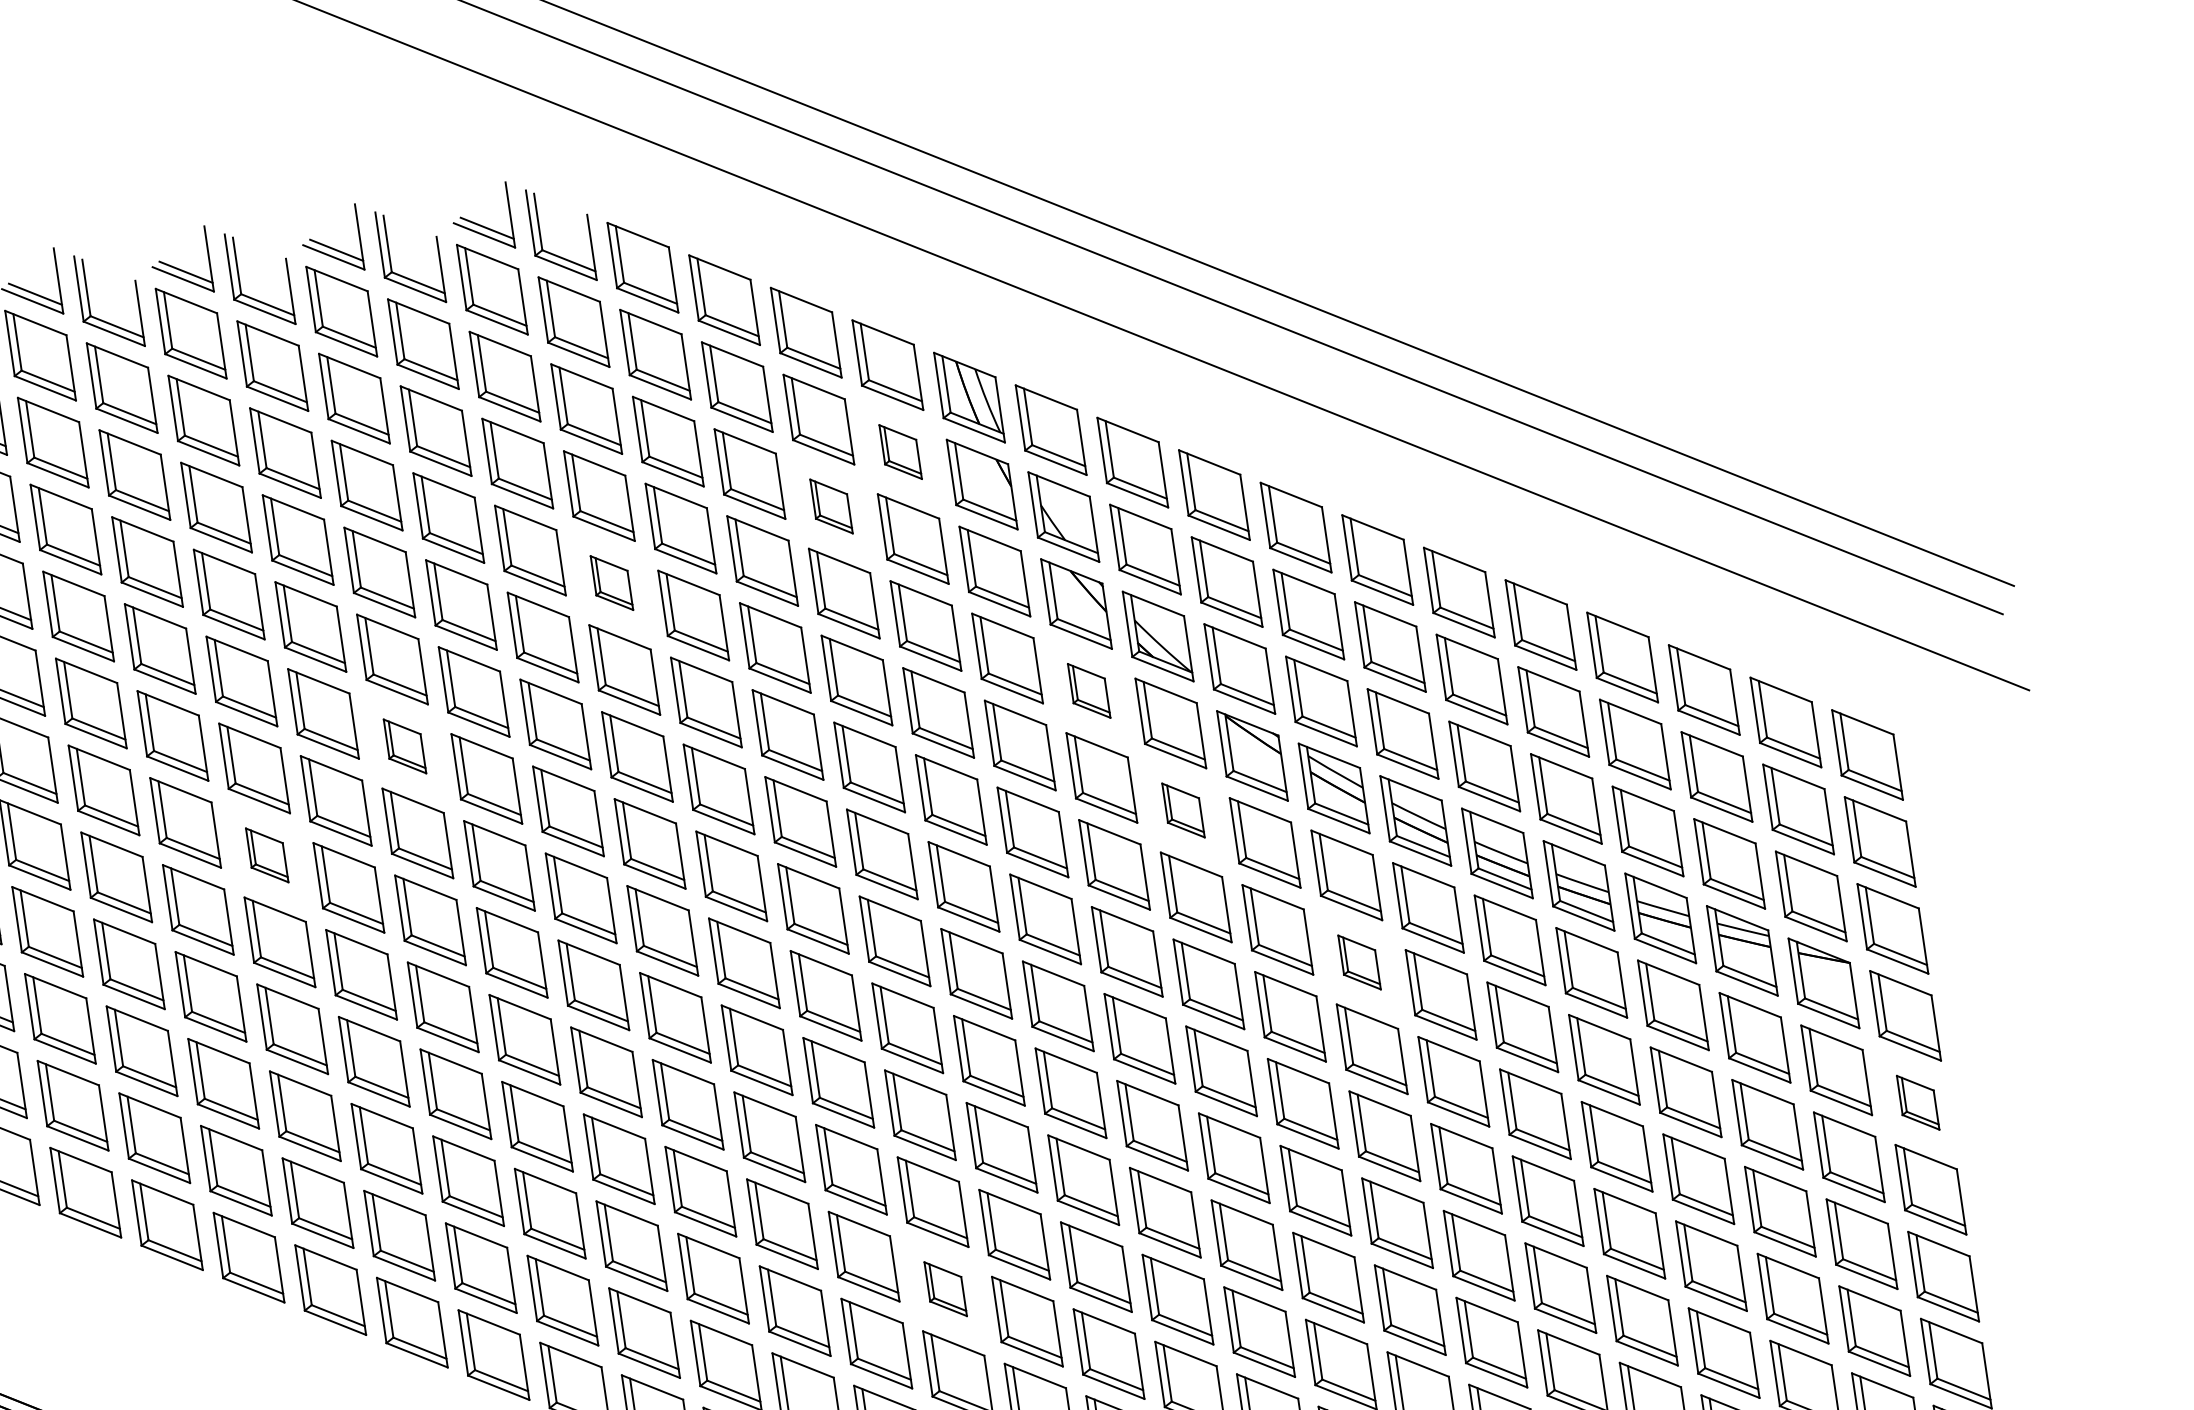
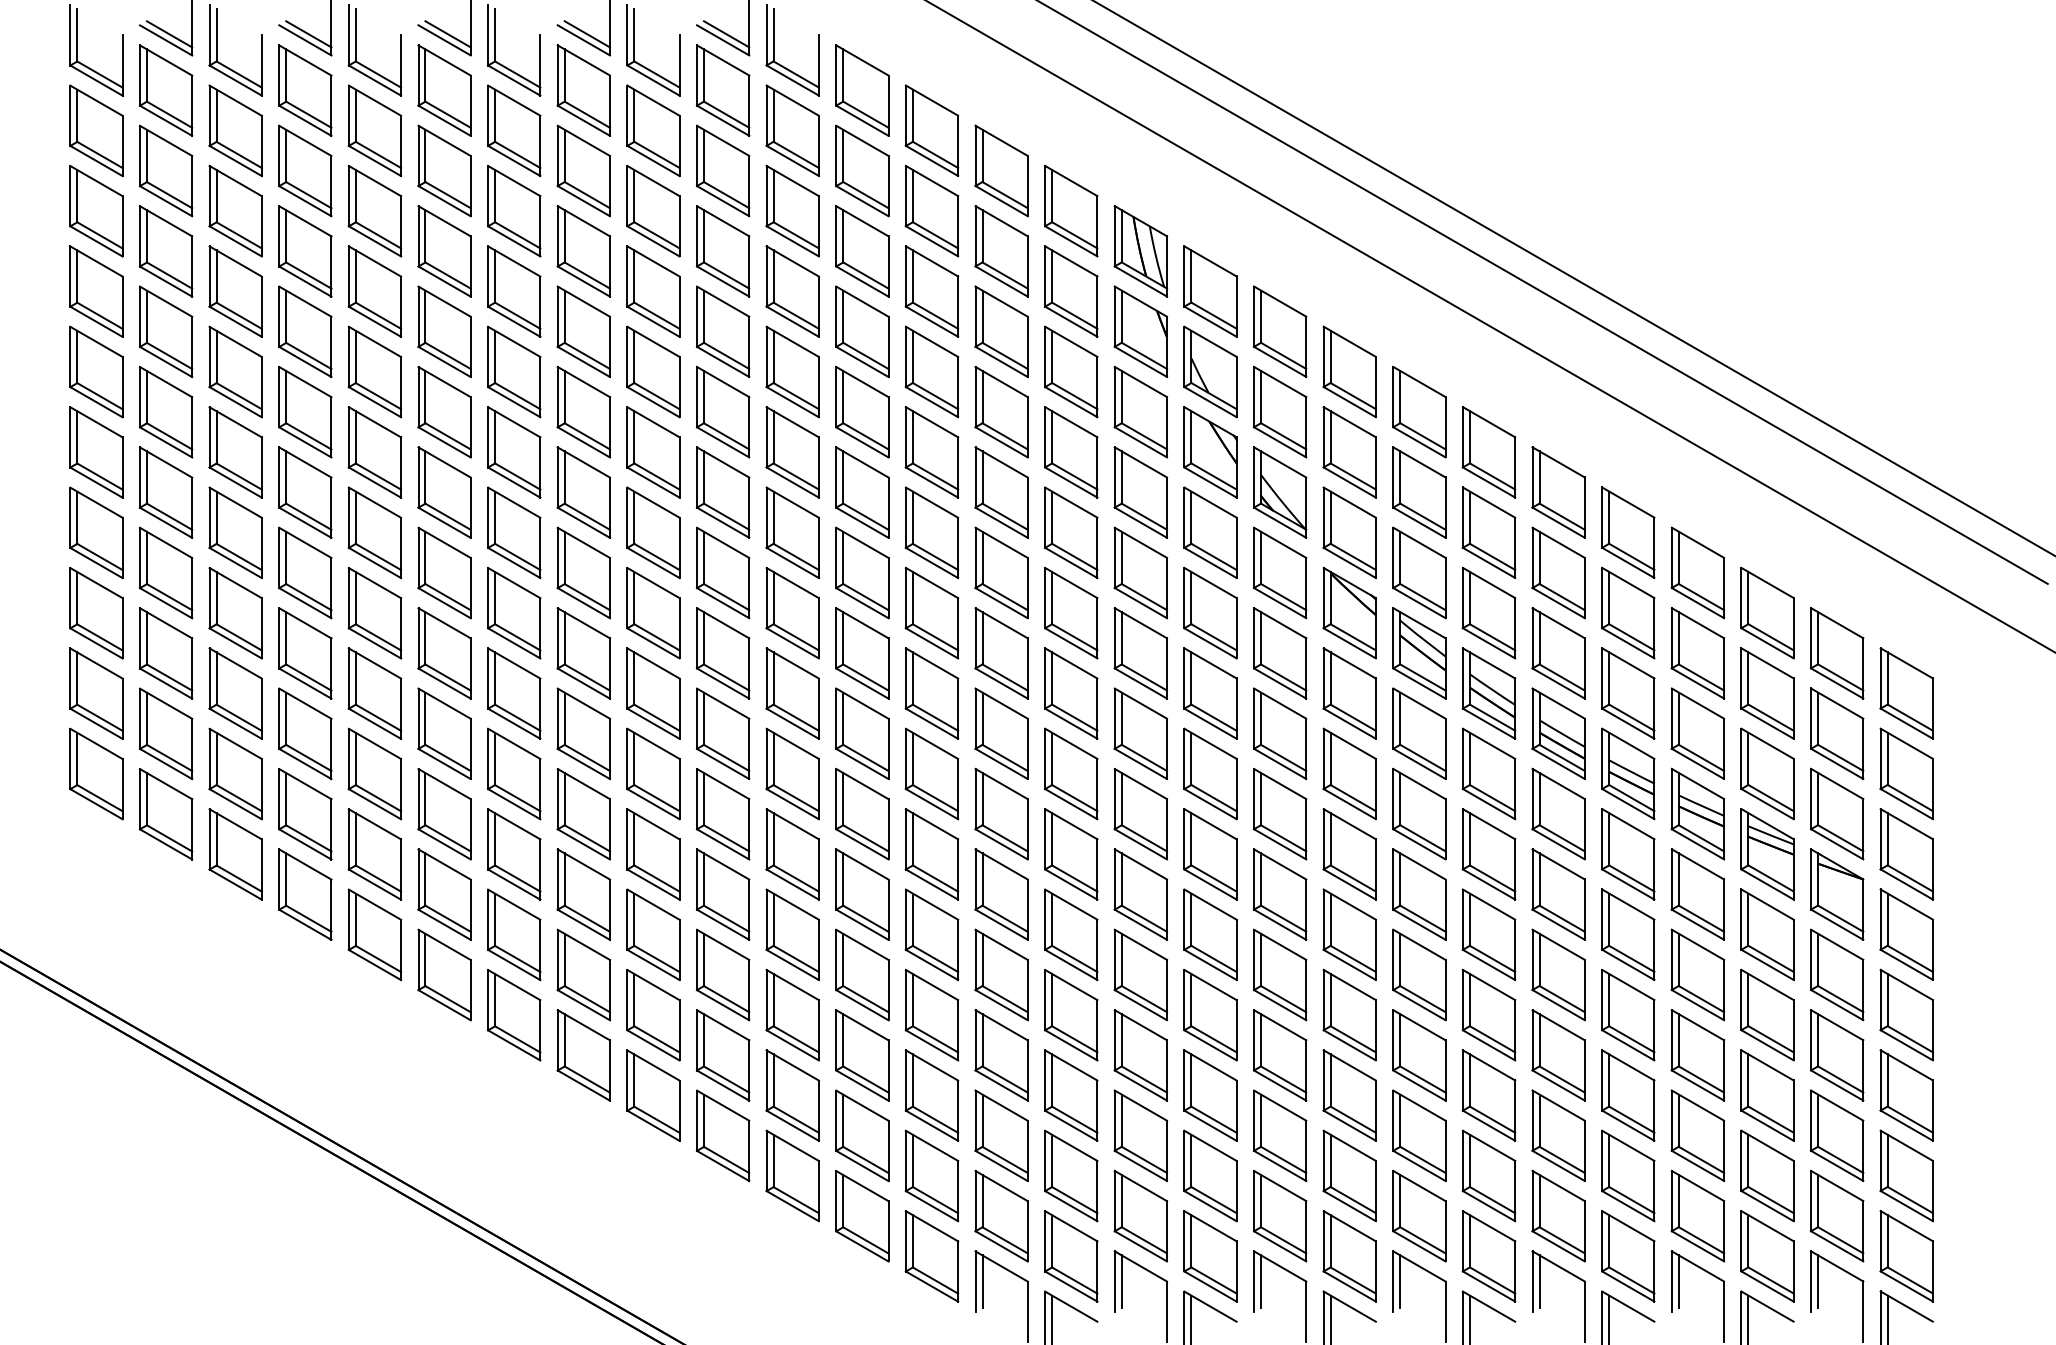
part: (900, 452) -> (1071, 291), size x1.67
part: (831, 506) -> (1001, 331), size x1.67
part: (611, 582) -> (792, 371), size x1.67
part: (1089, 690) -> (1210, 532), size x1.67
part: (404, 746) -> (583, 492), size x1.67
part: (1182, 810) -> (1279, 653), size x1.67
part: (267, 854) -> (444, 572), size x1.67
part: (1359, 962) -> (1419, 814), size x1.67
part: (1917, 1102) -> (1906, 1014), size x1.67
part: (945, 1289) -> (1001, 1055), size x1.67

